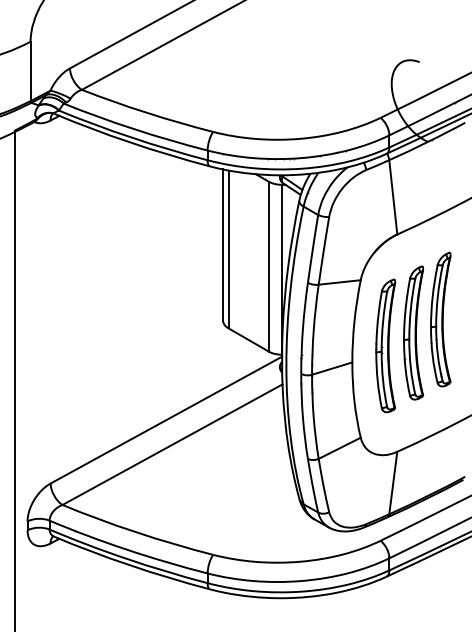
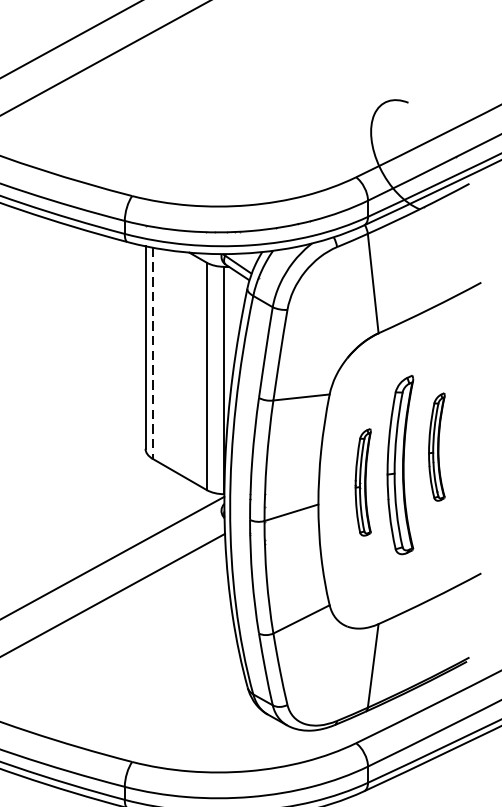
line: (228, 249) -> (152, 353), solid -> dashed
part: (440, 319) -> (436, 447), size x0.6
part: (385, 345) -> (362, 481), size x0.6

